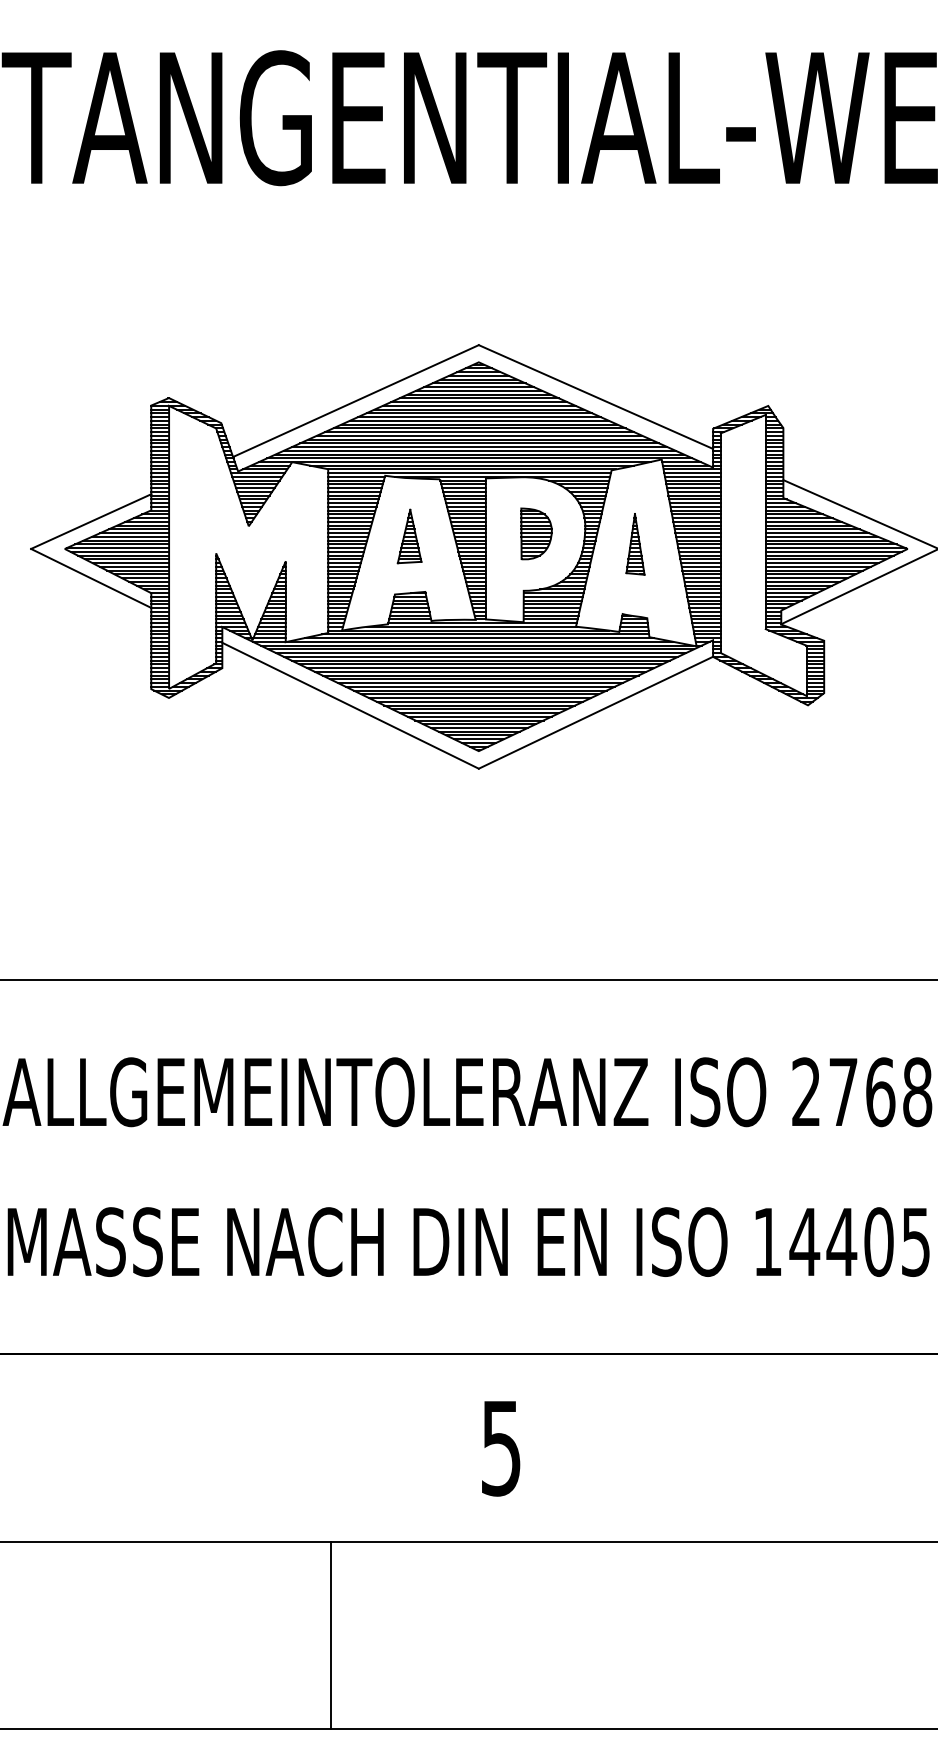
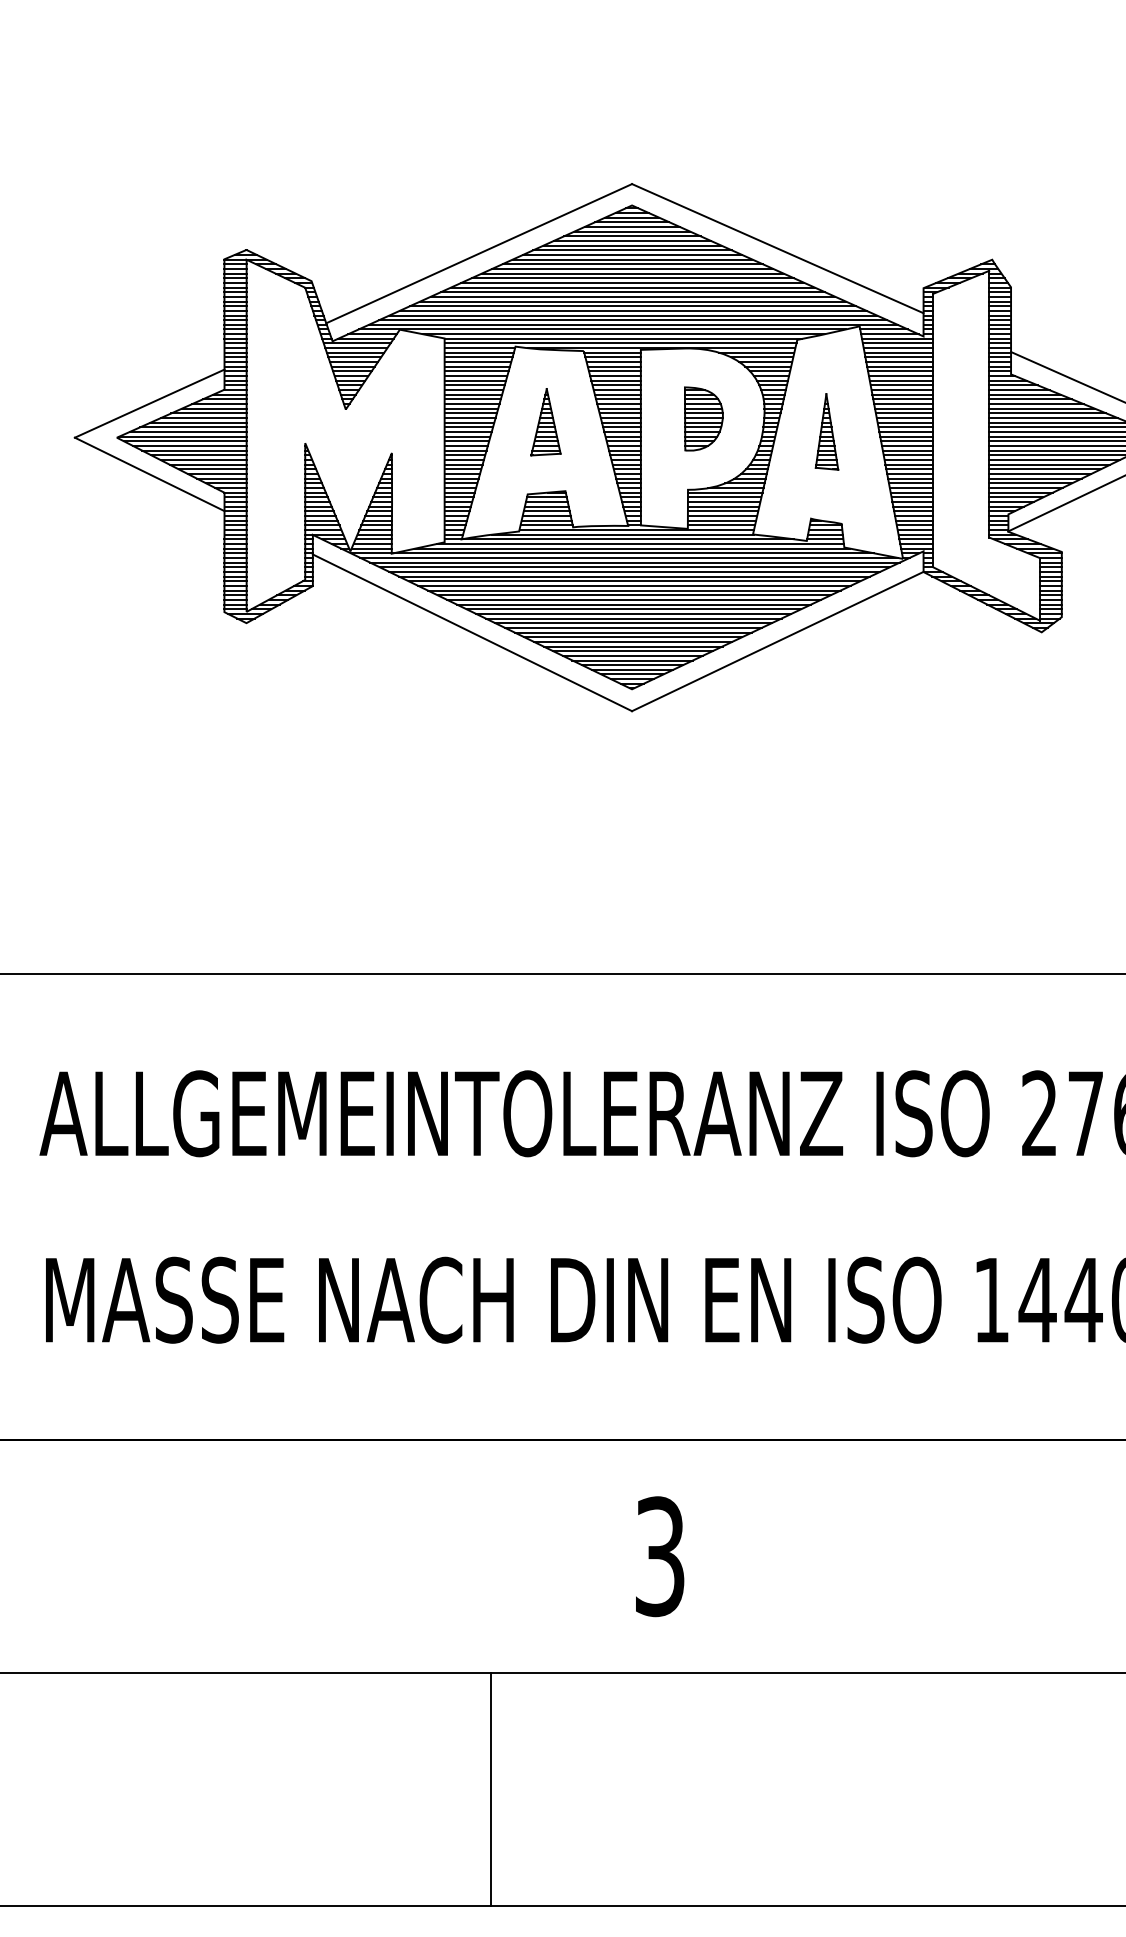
text: (501, 1447) -> (660, 1555), 5 -> 3
line: (330, 1635) -> (491, 1789), moved

